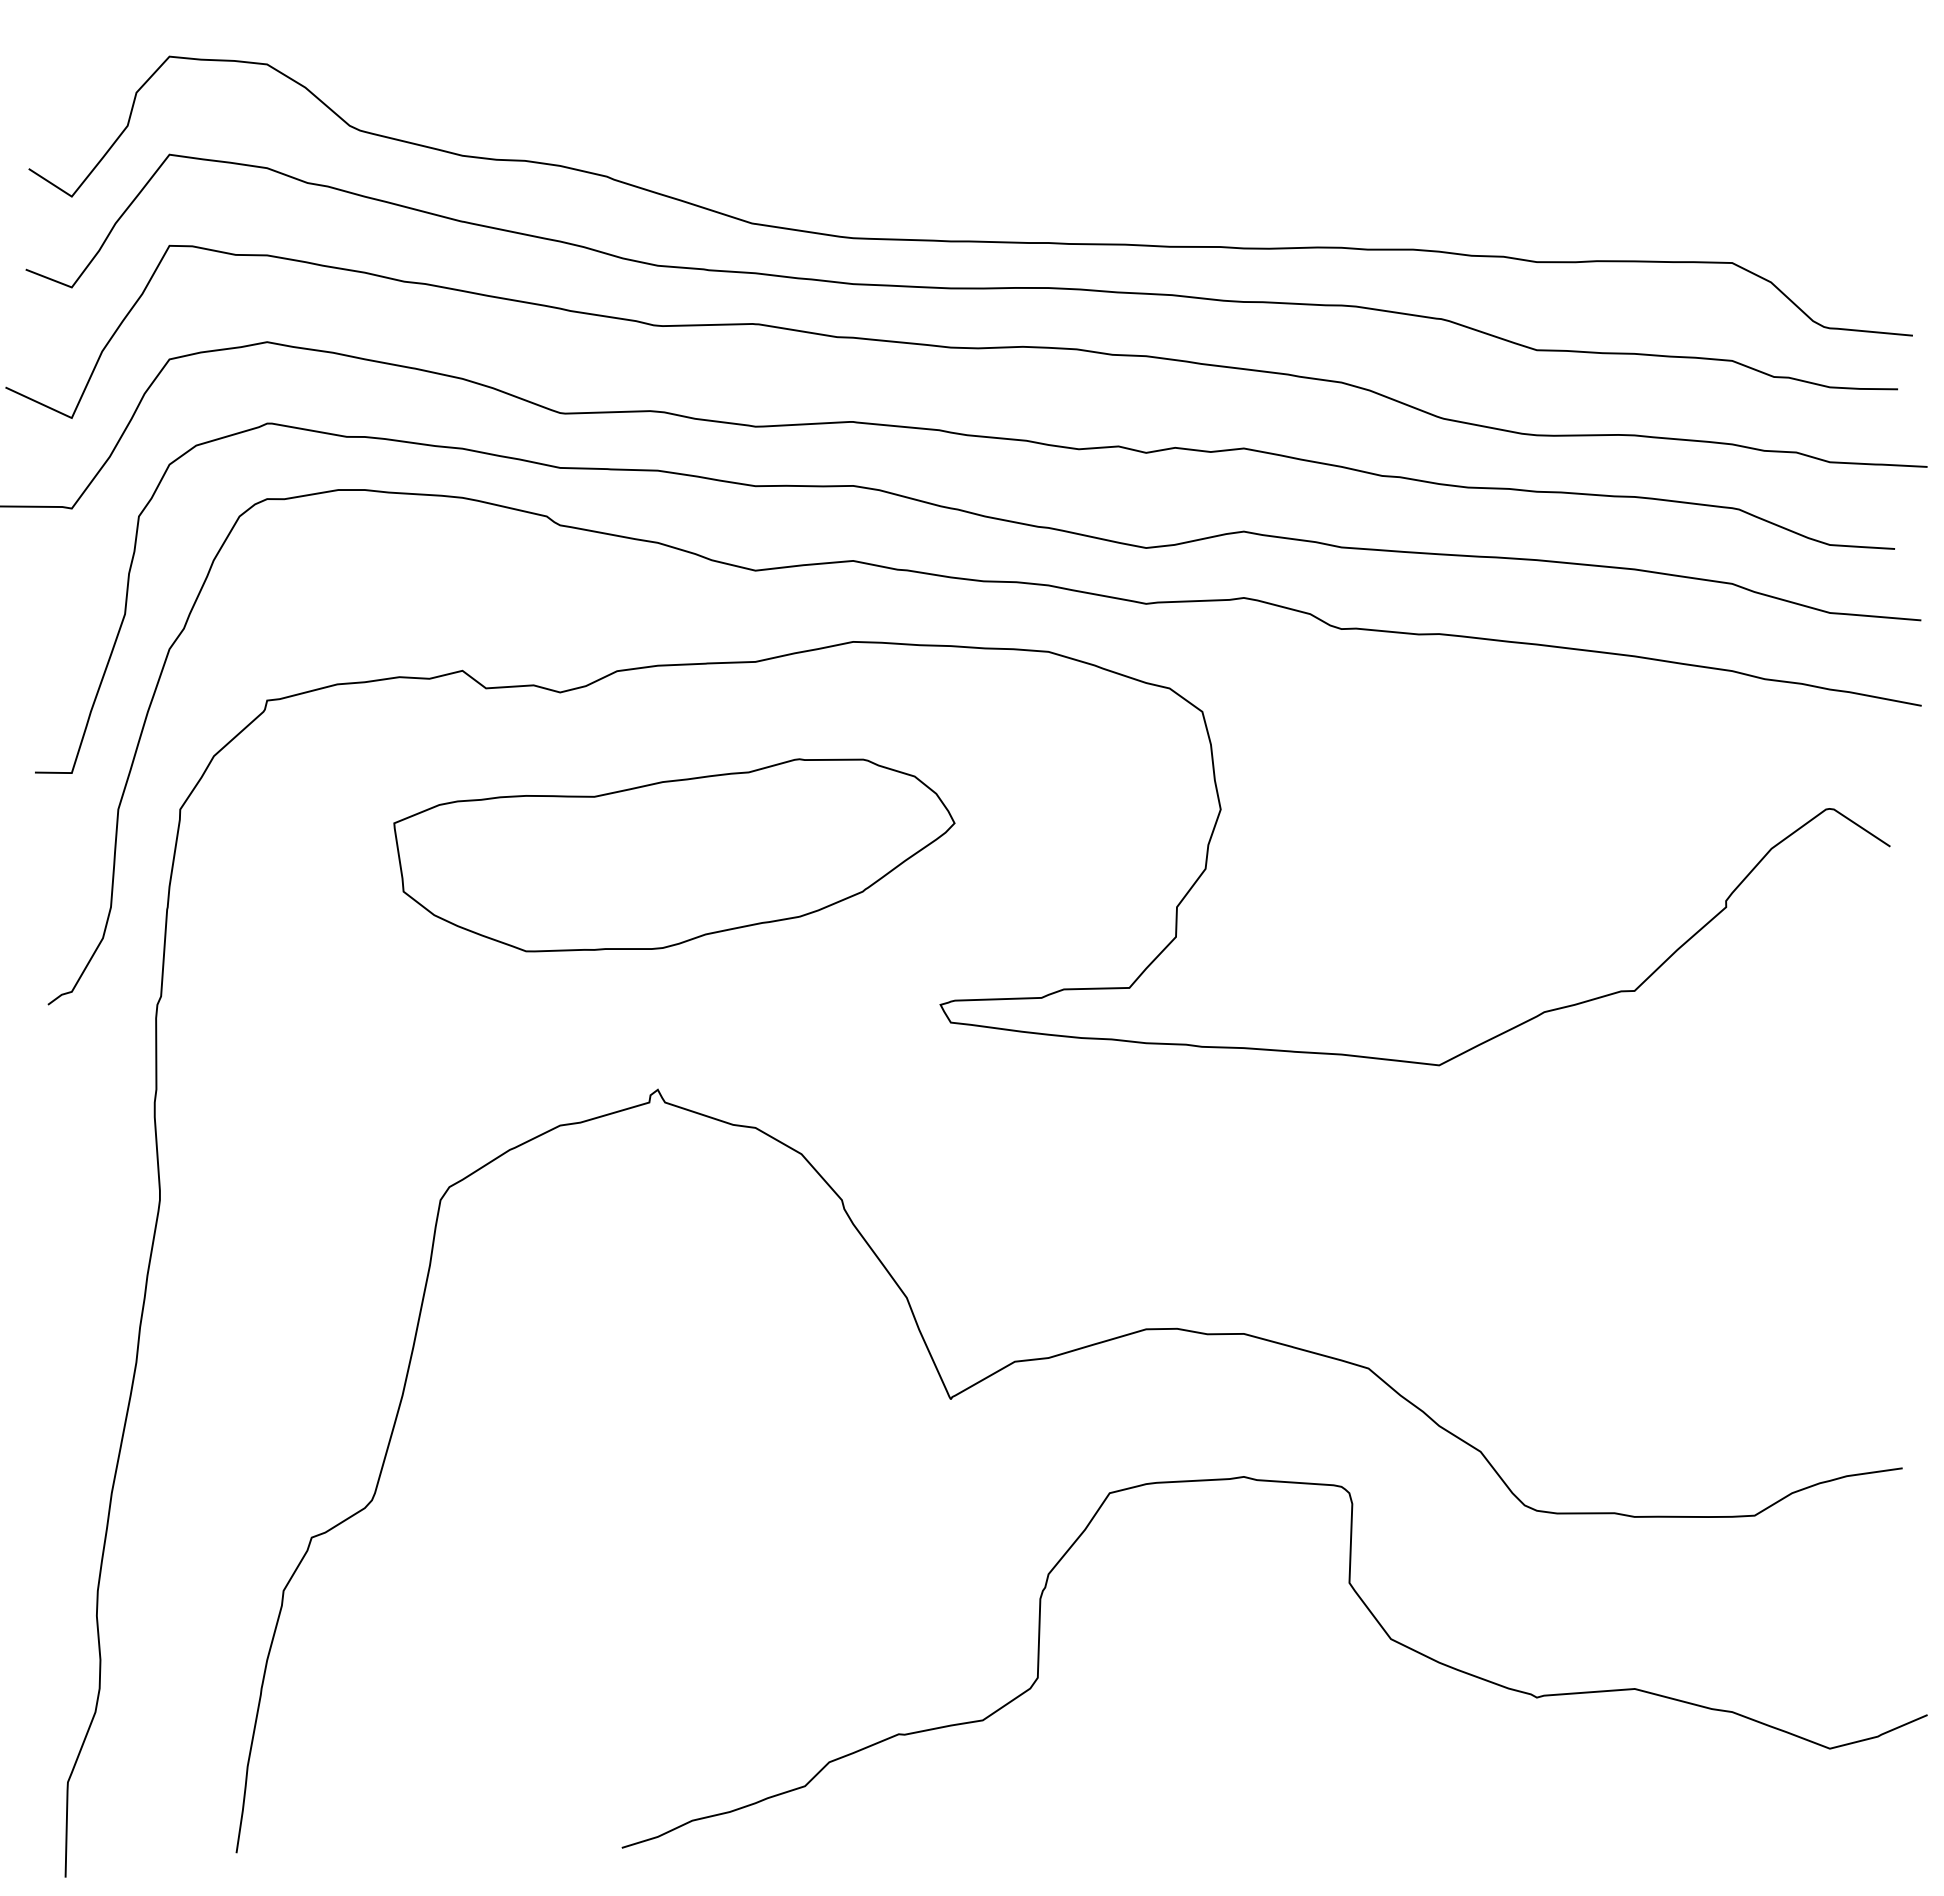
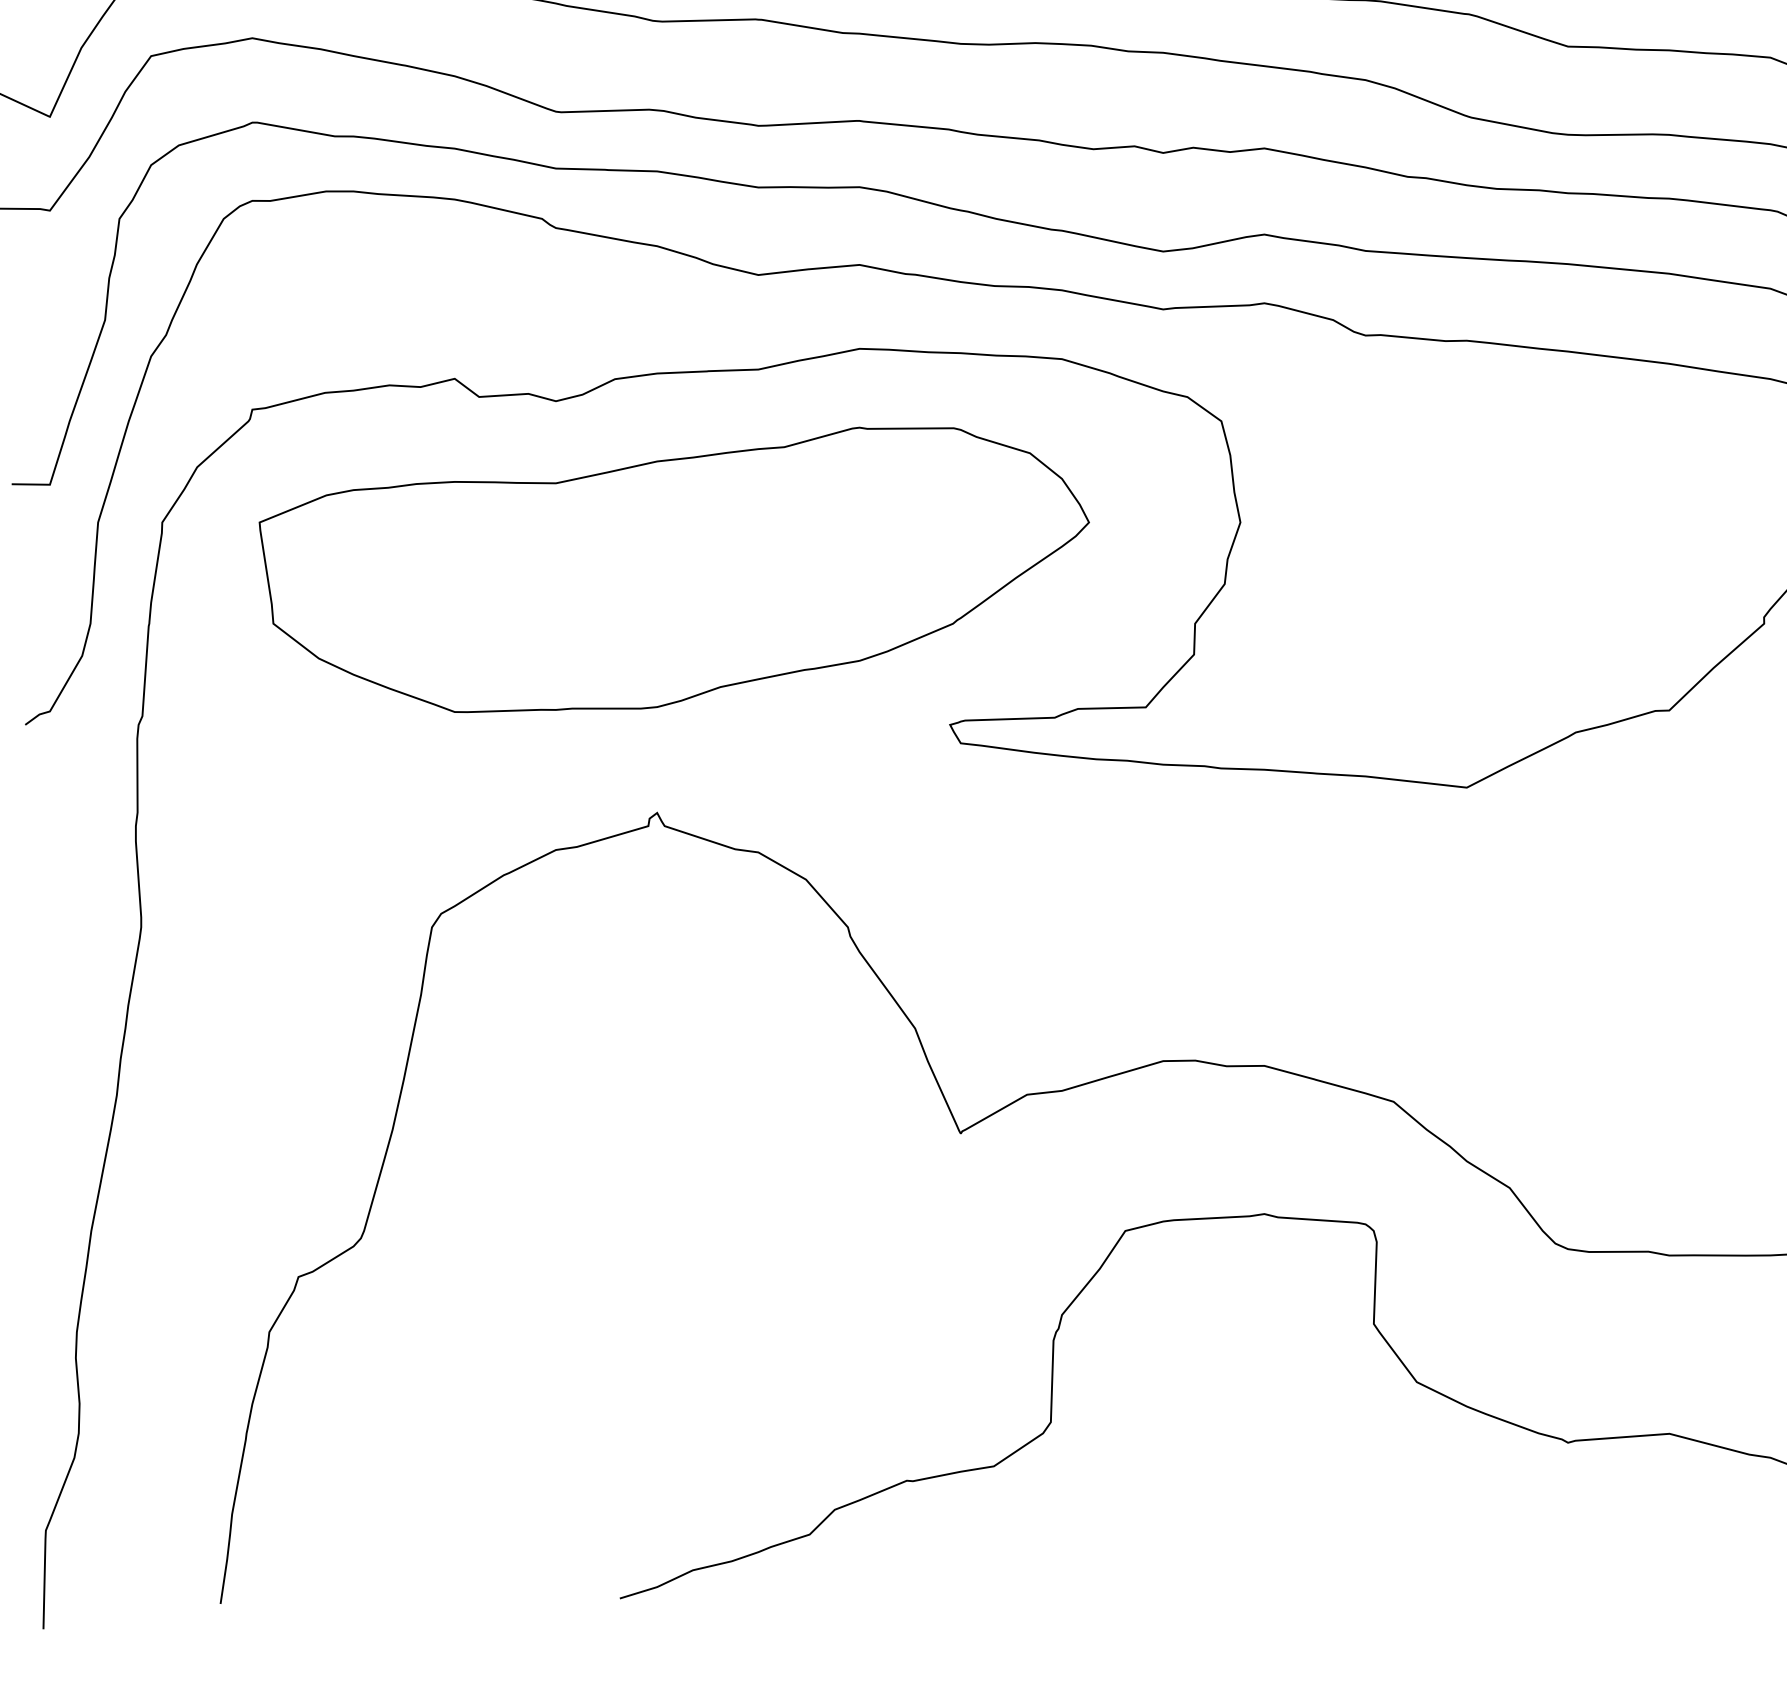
part: (674, 855) -> (674, 570), size x1.43

